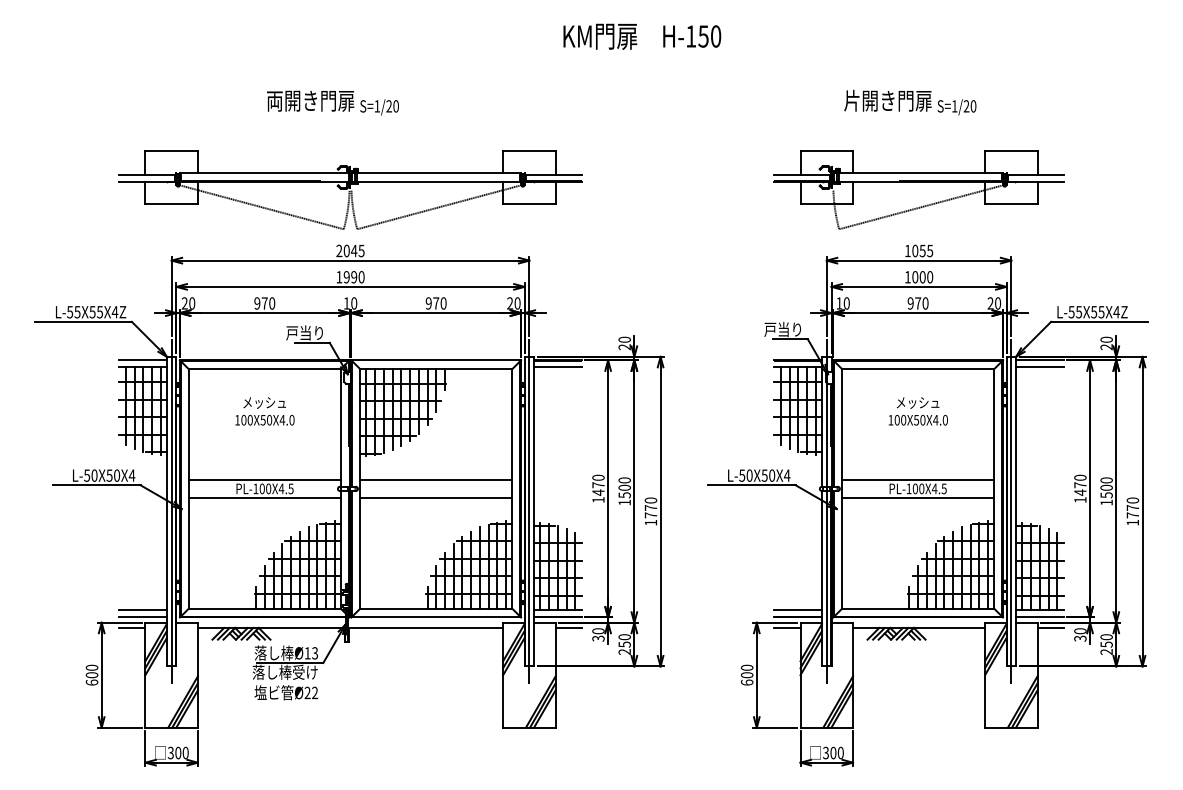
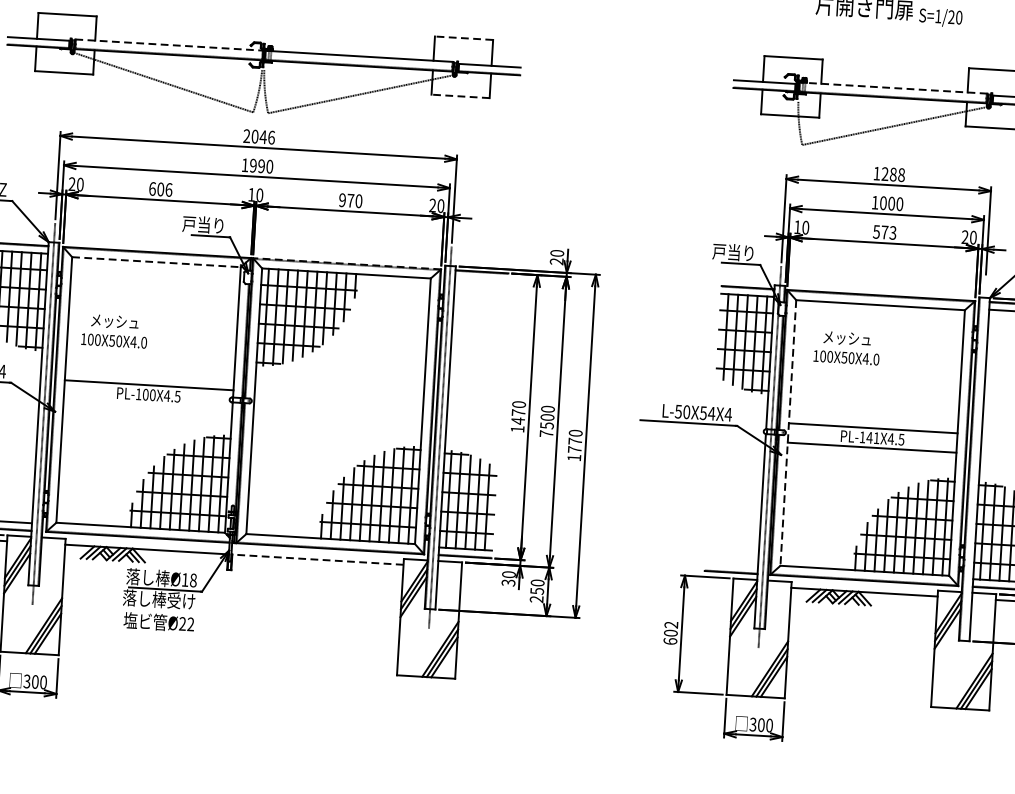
line: (528, 151) -> (463, 38), solid -> dashed
line: (264, 173) -> (169, 45), solid -> dashed
line: (918, 173) -> (893, 88), solid -> dashed
line: (528, 203) -> (459, 96), solid -> dashed
text: (361, 250) -> (271, 137), 2045 -> 2046
text: (922, 250) -> (893, 174), 1055 -> 1288
text: (264, 303) -> (160, 189), 970 -> 606
text: (917, 303) -> (884, 232), 970 -> 573
line: (436, 360) -> (347, 263), solid -> dashed
line: (557, 367) -> (480, 279), removed
line: (265, 369) -> (157, 262), solid -> dashed
text: (264, 411) -> (114, 331), moved
text: (917, 411) -> (846, 348), moved
text: (771, 475) -> (711, 413), L-50X50X4 -> L-50X54X4
line: (436, 480) -> (339, 396), removed
line: (842, 488) -> (788, 432), solid -> dashed
text: (918, 488) -> (873, 437), PL-100X4.5 -> PL-141X4.5
line: (264, 497) -> (147, 404), removed
line: (436, 497) -> (338, 415), removed
text: (624, 502) -> (546, 433), 1500 -> 7500
line: (1011, 511) -> (974, 469), removed
line: (797, 610) -> (730, 564), removed
line: (425, 627) -> (317, 559), solid -> dashed
line: (568, 627) -> (476, 568), removed
line: (787, 627) -> (718, 582), removed
text: (315, 653) -> (193, 580), Ø13 -> Ø18
text: (747, 667) -> (671, 624), 600 -> 602

